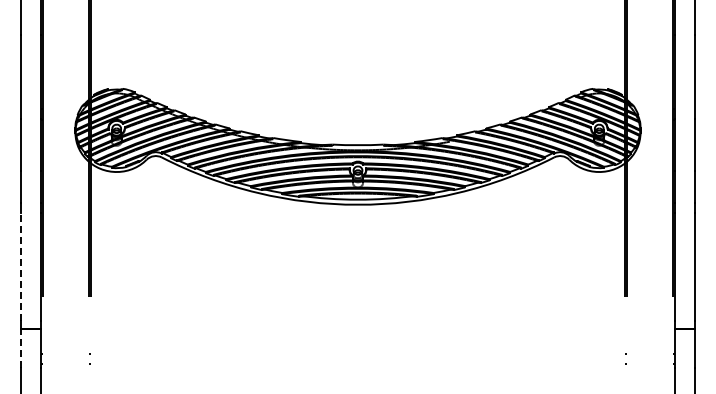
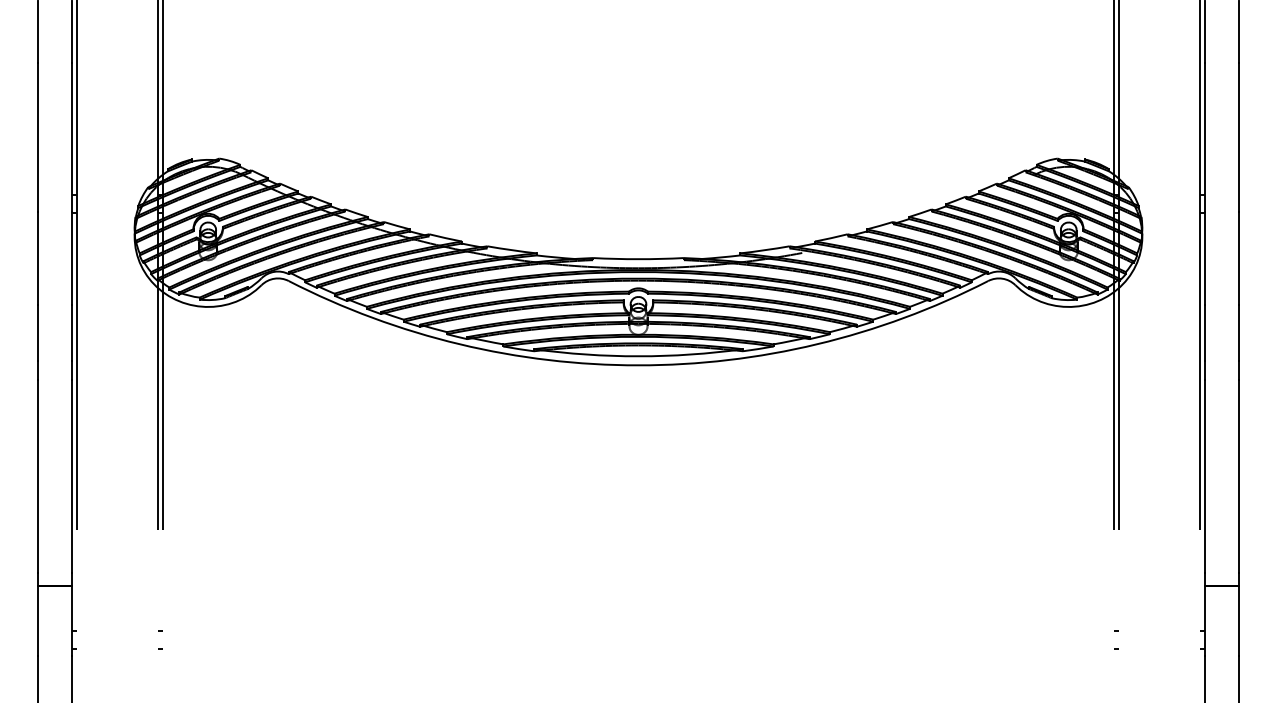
line: (21, 266) -> (38, 475), dashed -> solid
line: (21, 348) -> (38, 621), dashed -> solid

